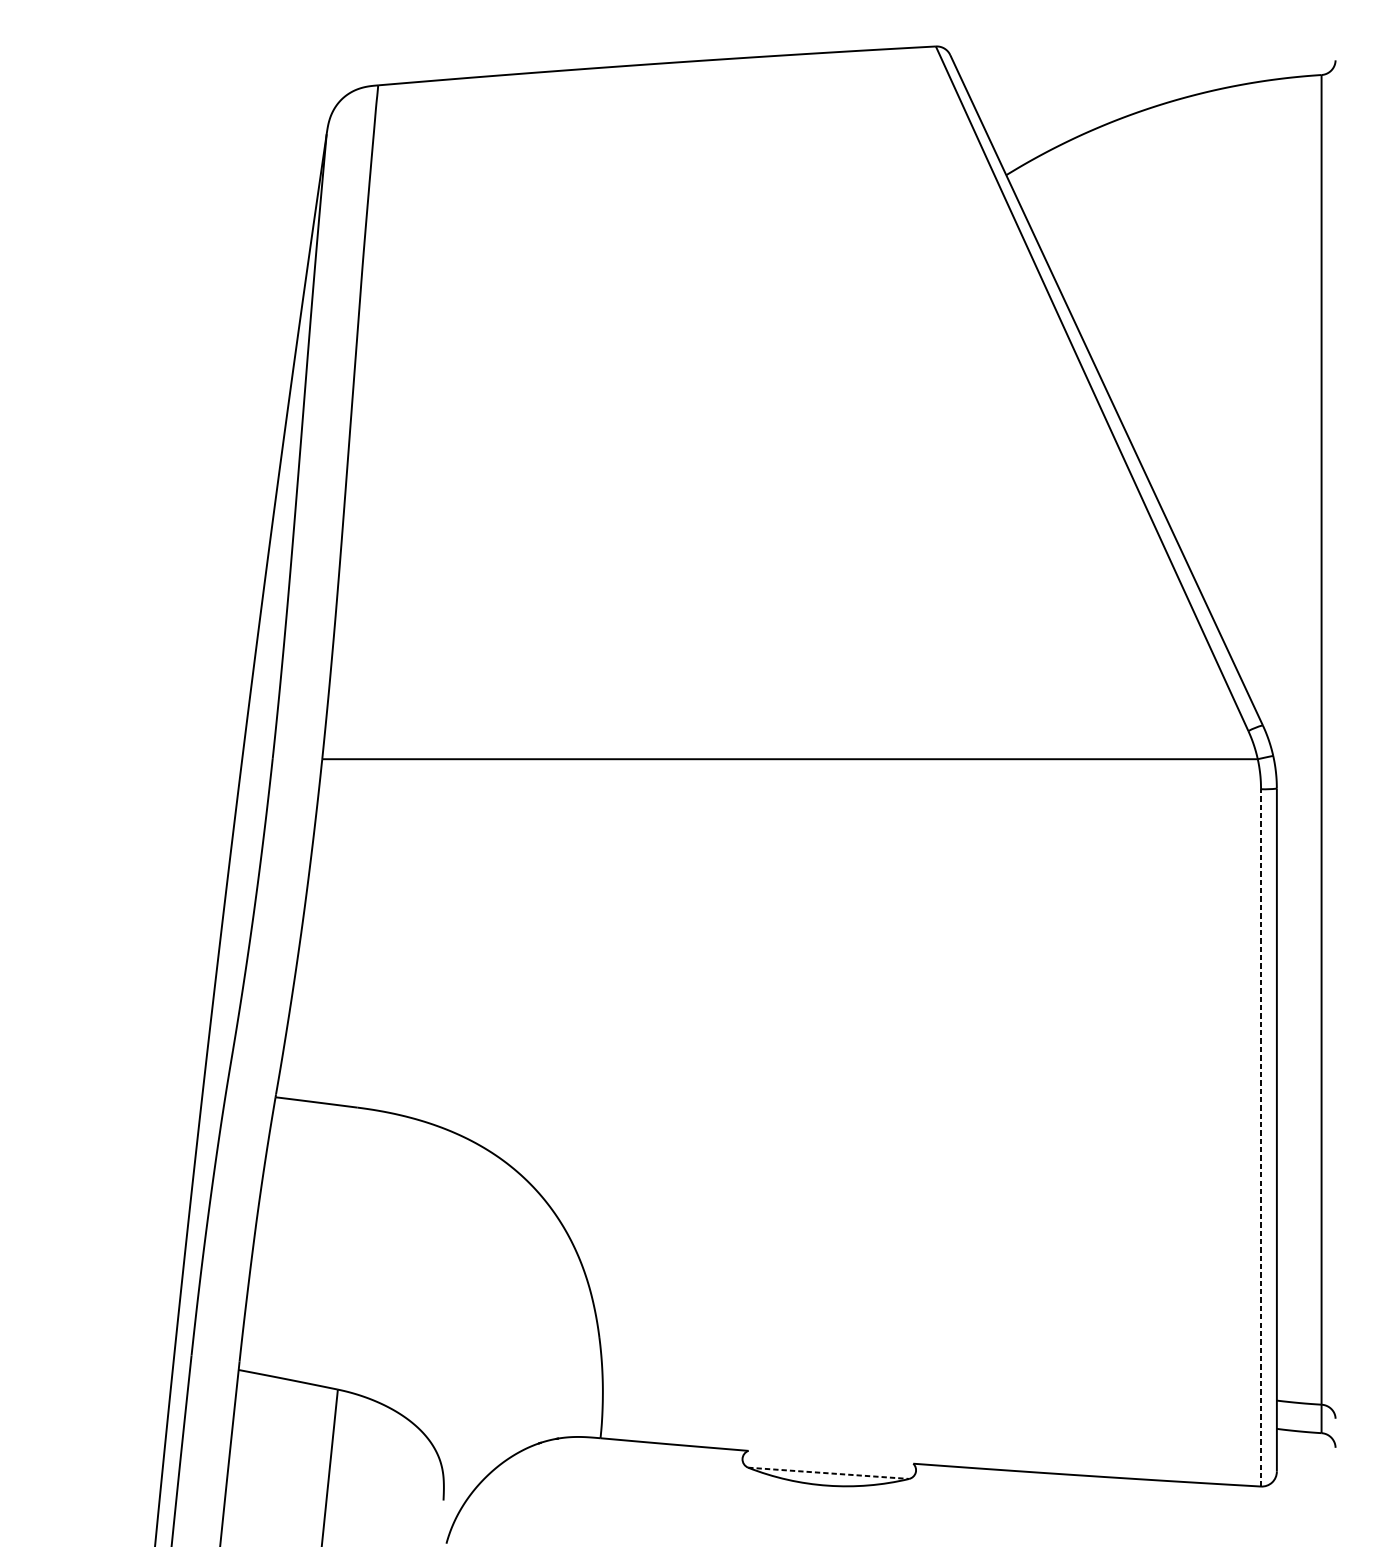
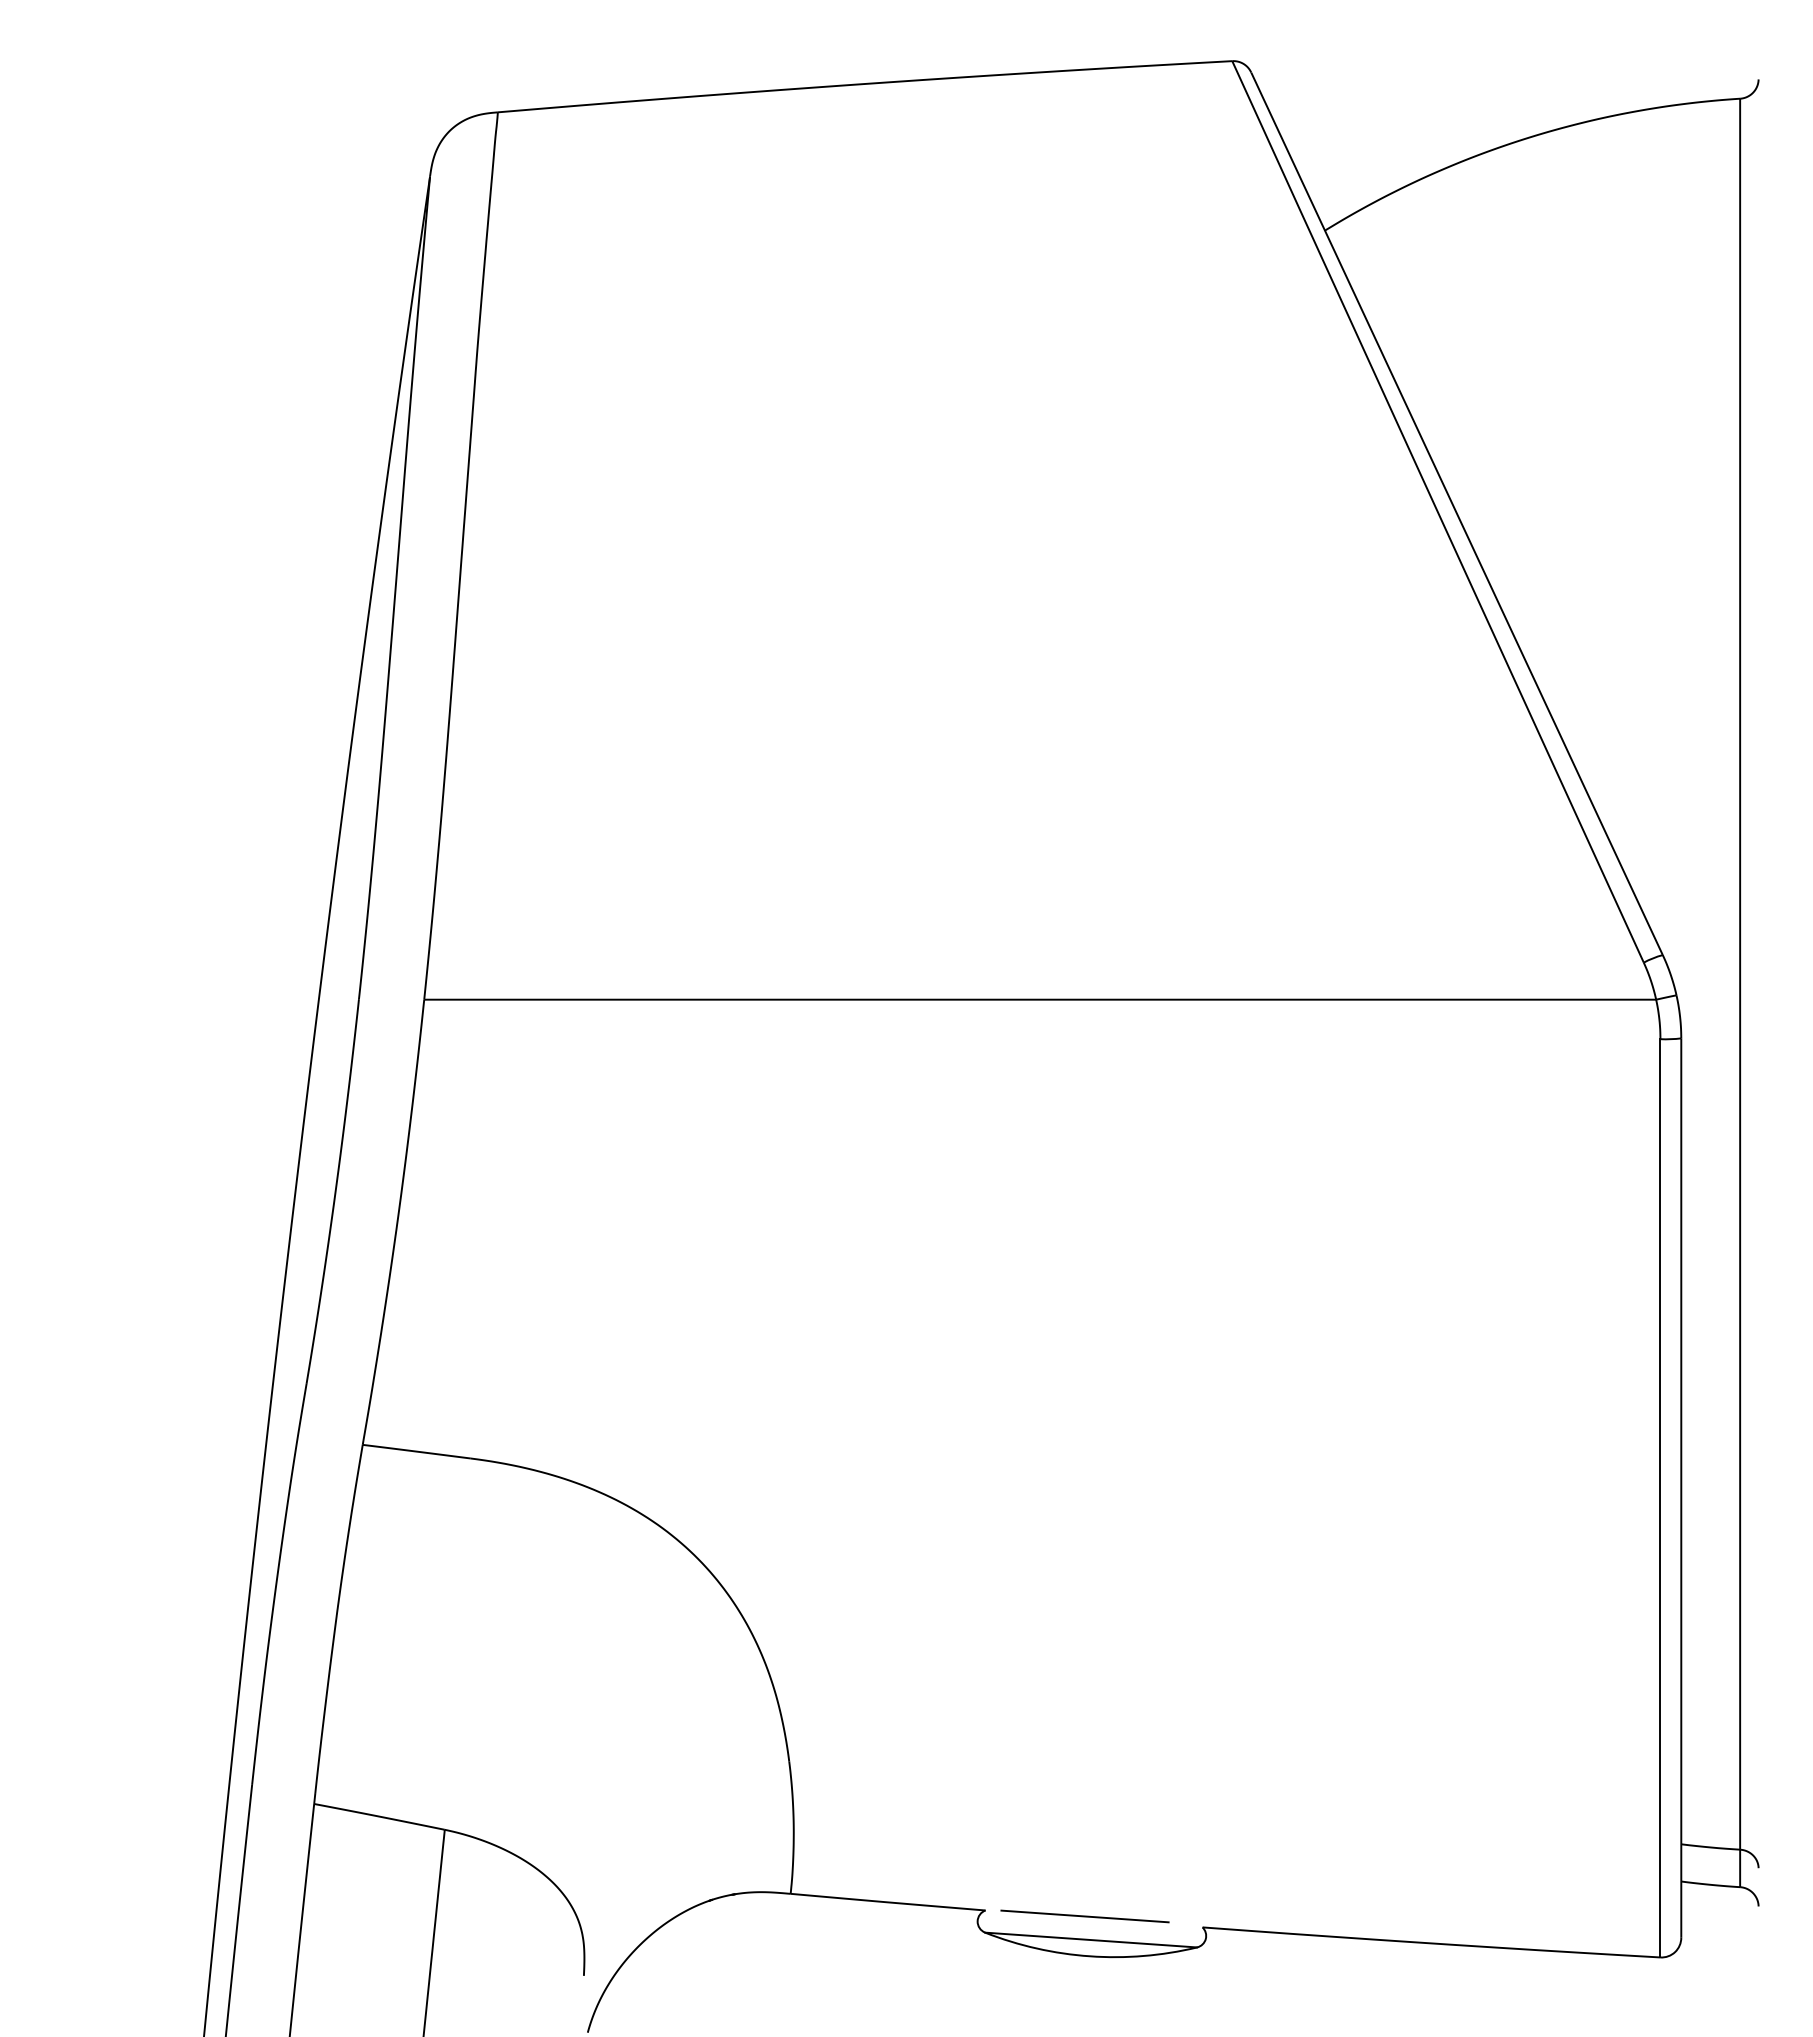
line: (1261, 1137) -> (1660, 1497), dashed -> solid
line: (823, 1455) -> (1084, 1916), added
line: (828, 1473) -> (1091, 1940), dashed -> solid

